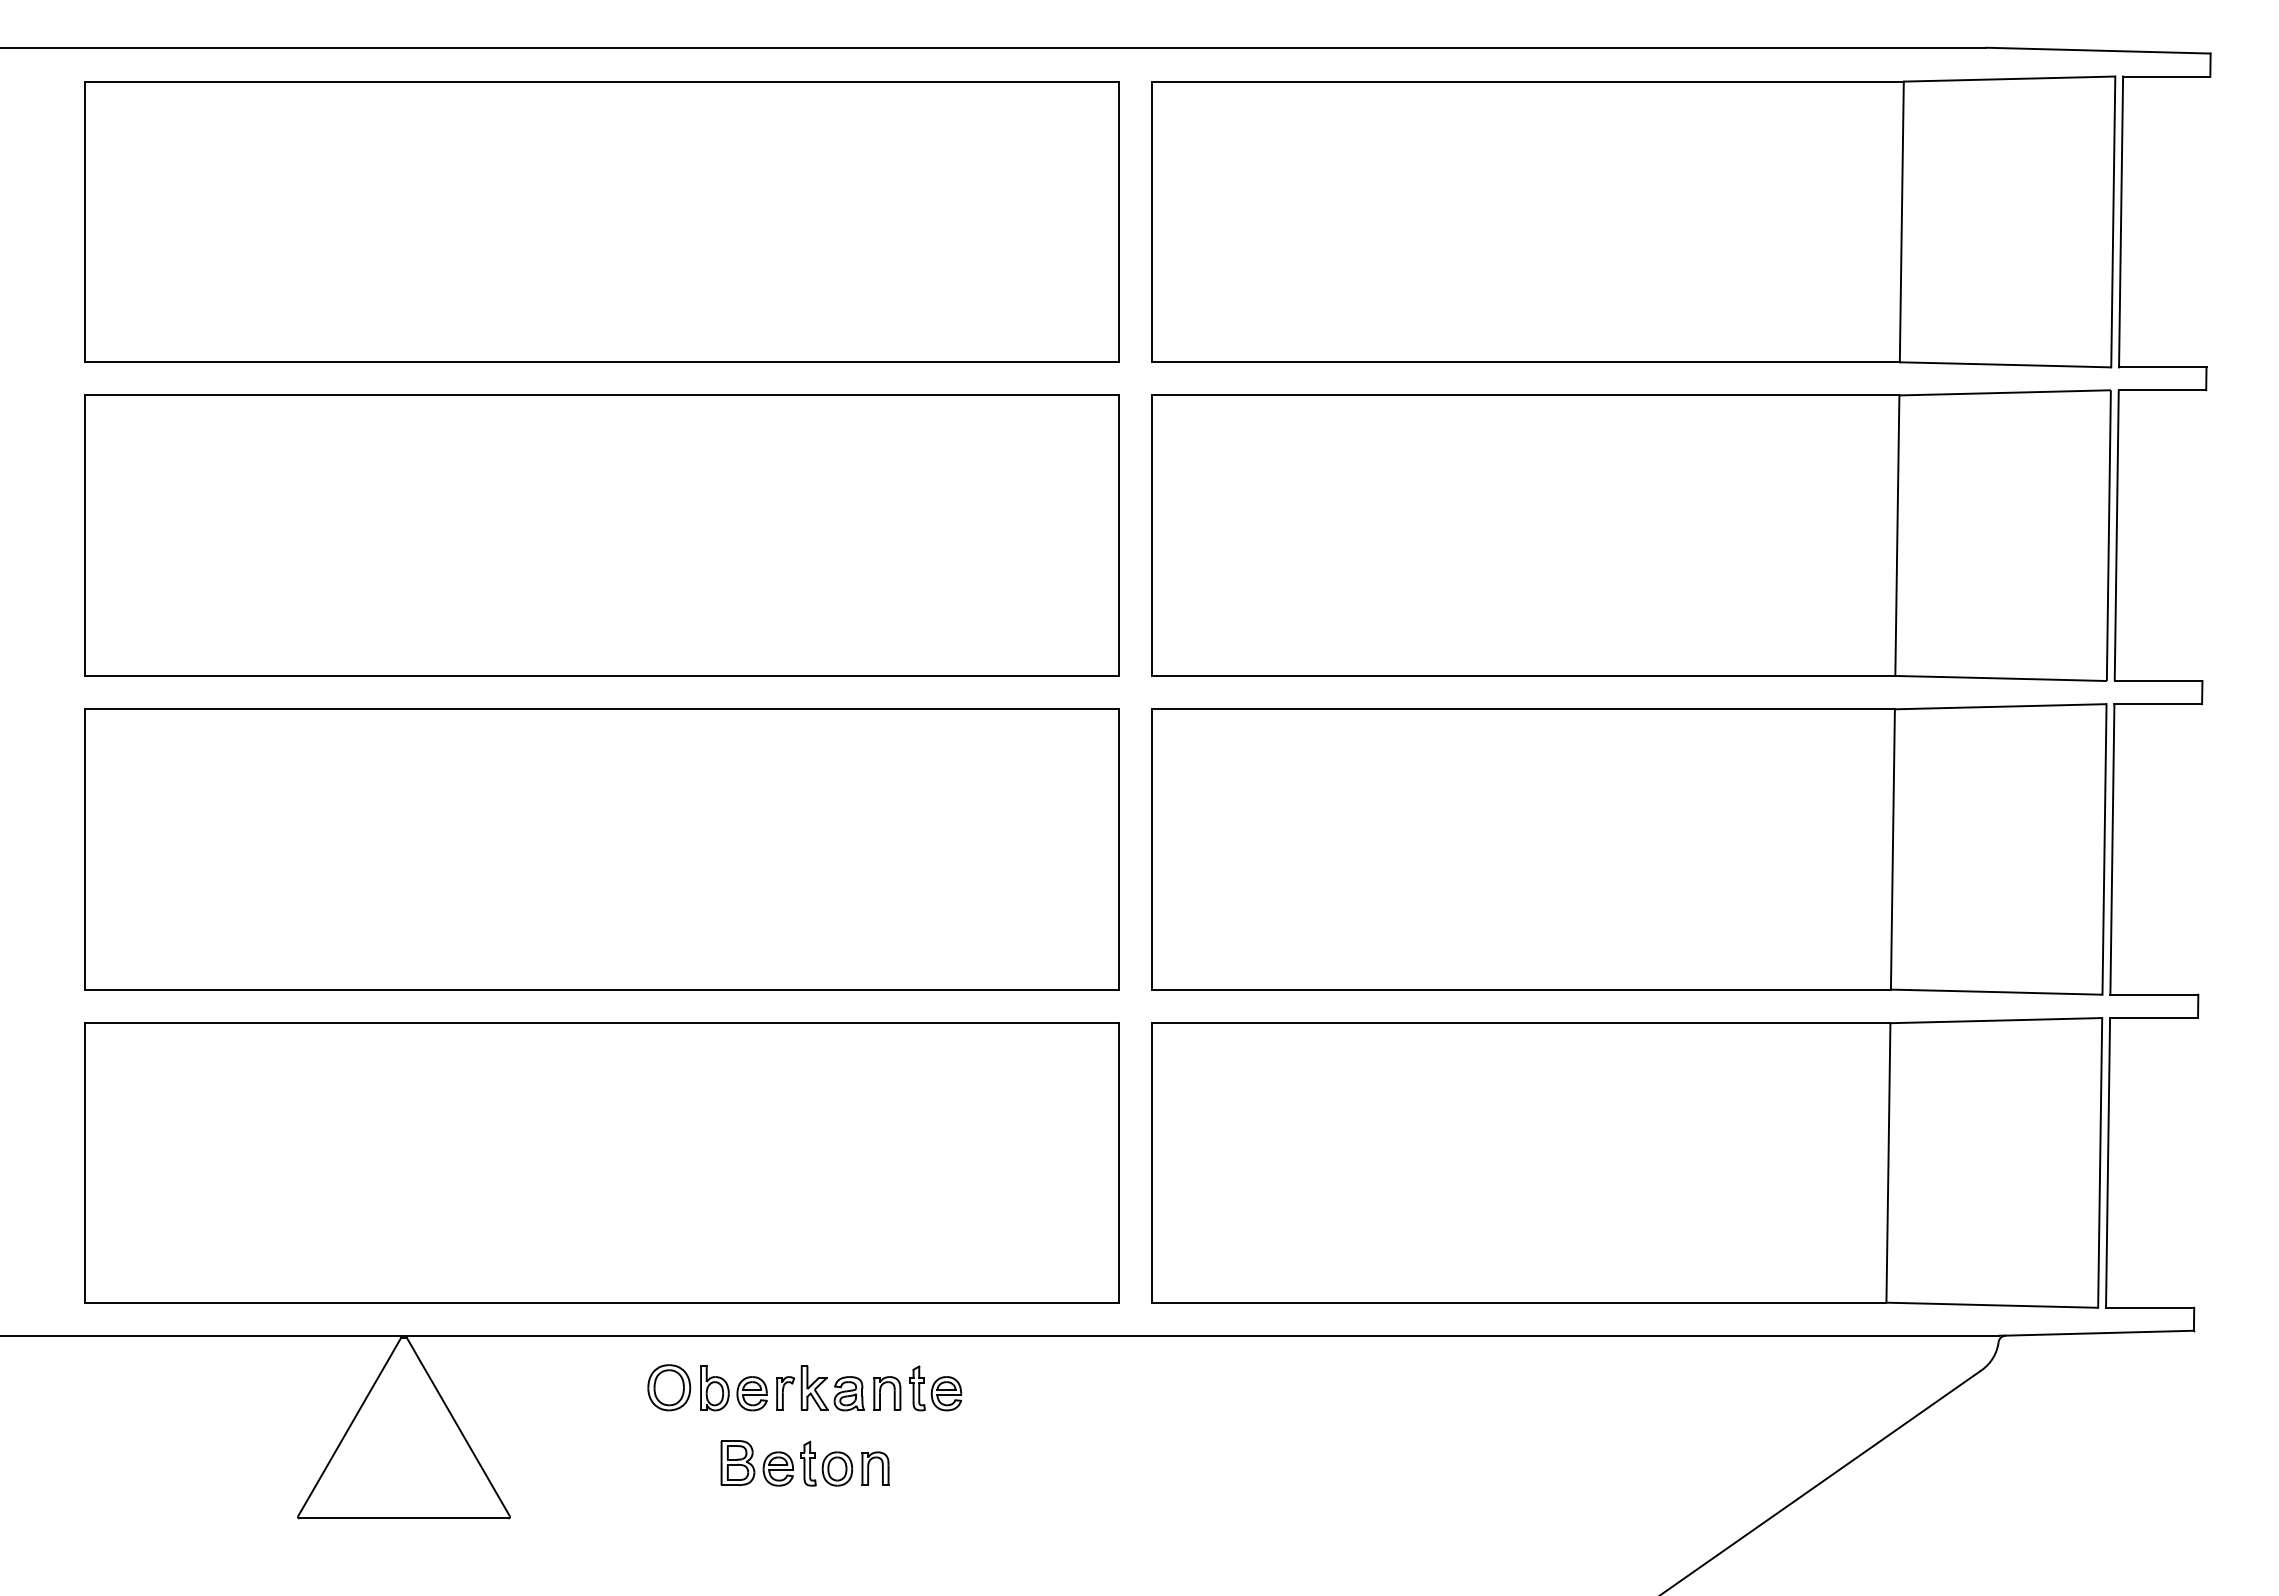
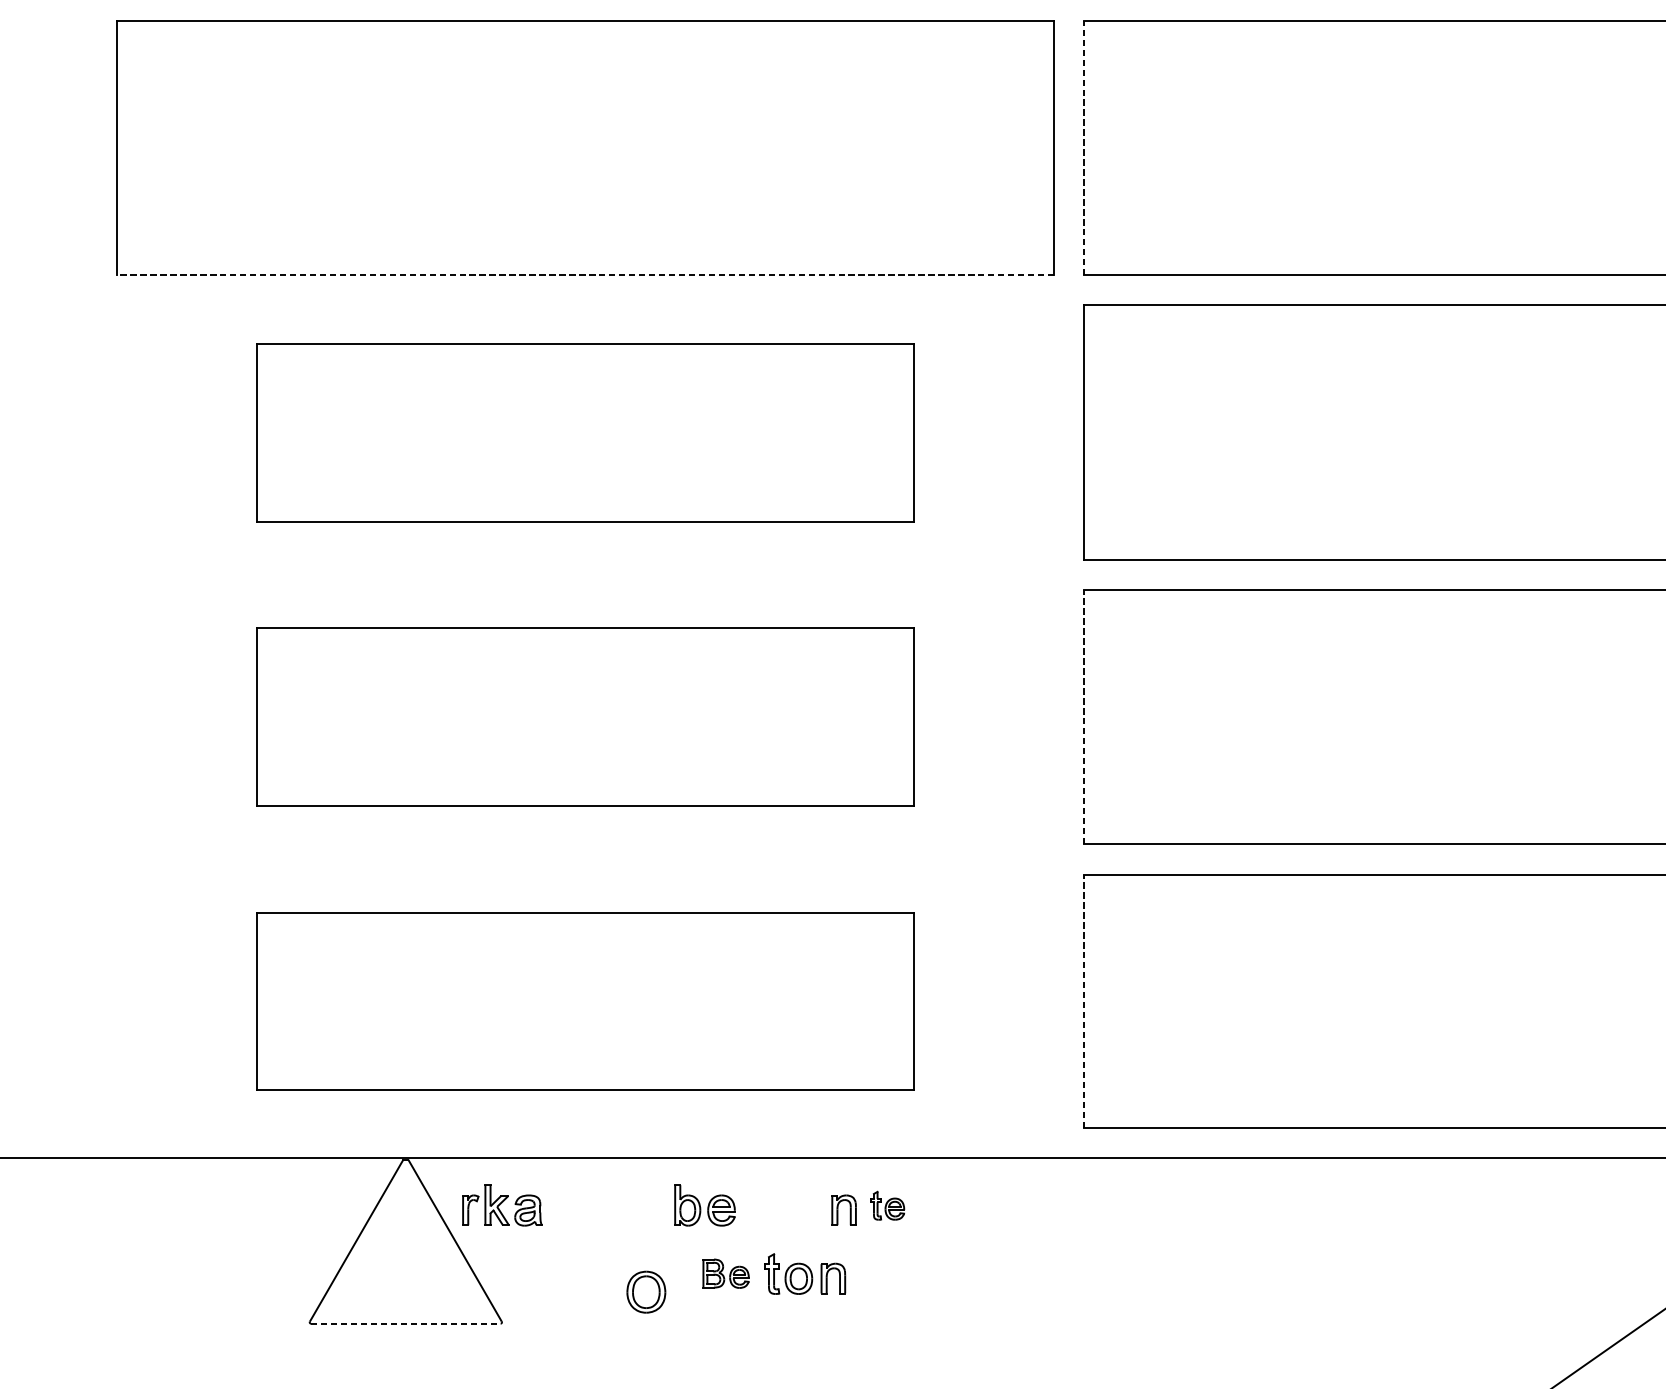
line: (1152, 221) -> (1084, 147), solid -> dashed
line: (601, 362) -> (584, 275), solid -> dashed
part: (601, 535) -> (584, 432), size x0.7
line: (1152, 848) -> (1084, 716), solid -> dashed
part: (601, 849) -> (584, 717), size x0.7
part: (601, 1162) -> (584, 1000), size x0.7
line: (1152, 1162) -> (1084, 1000), solid -> dashed
part: (669, 1387) -> (646, 1291), moved
part: (820, 1388) -> (502, 1205), moved
part: (935, 1388) -> (887, 1205), size x0.7
part: (756, 1463) -> (725, 1273), size x0.7
line: (404, 1518) -> (406, 1323), solid -> dashed

